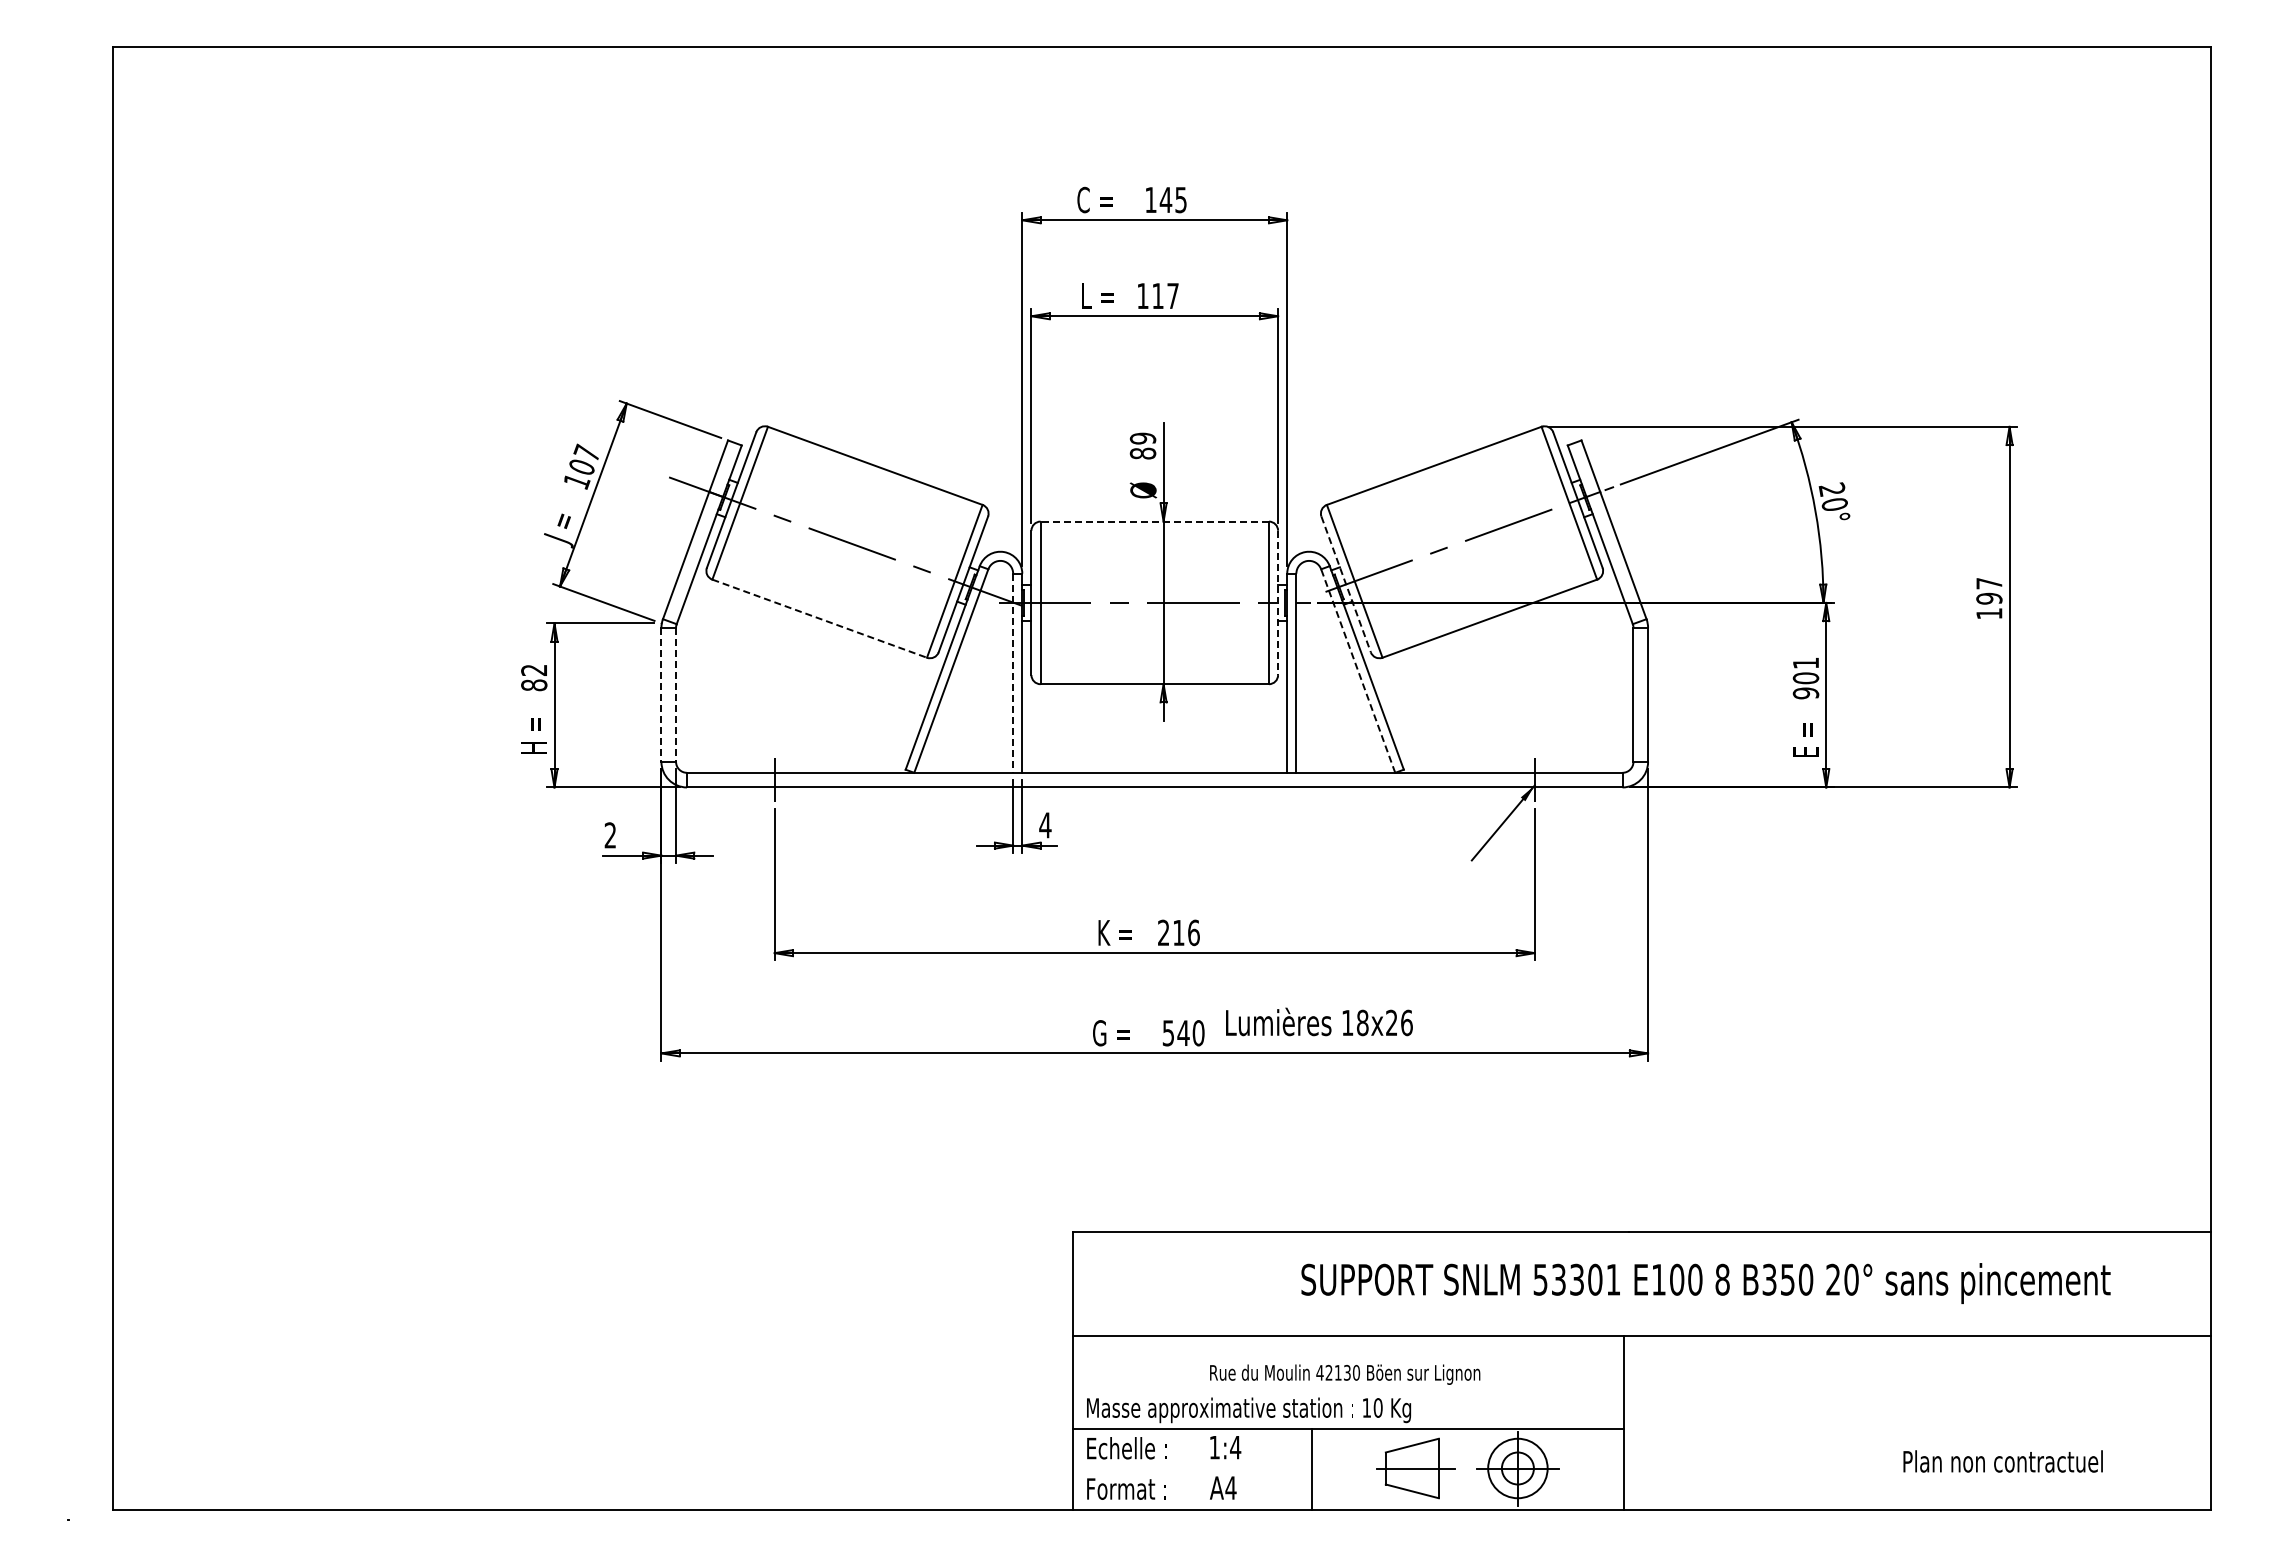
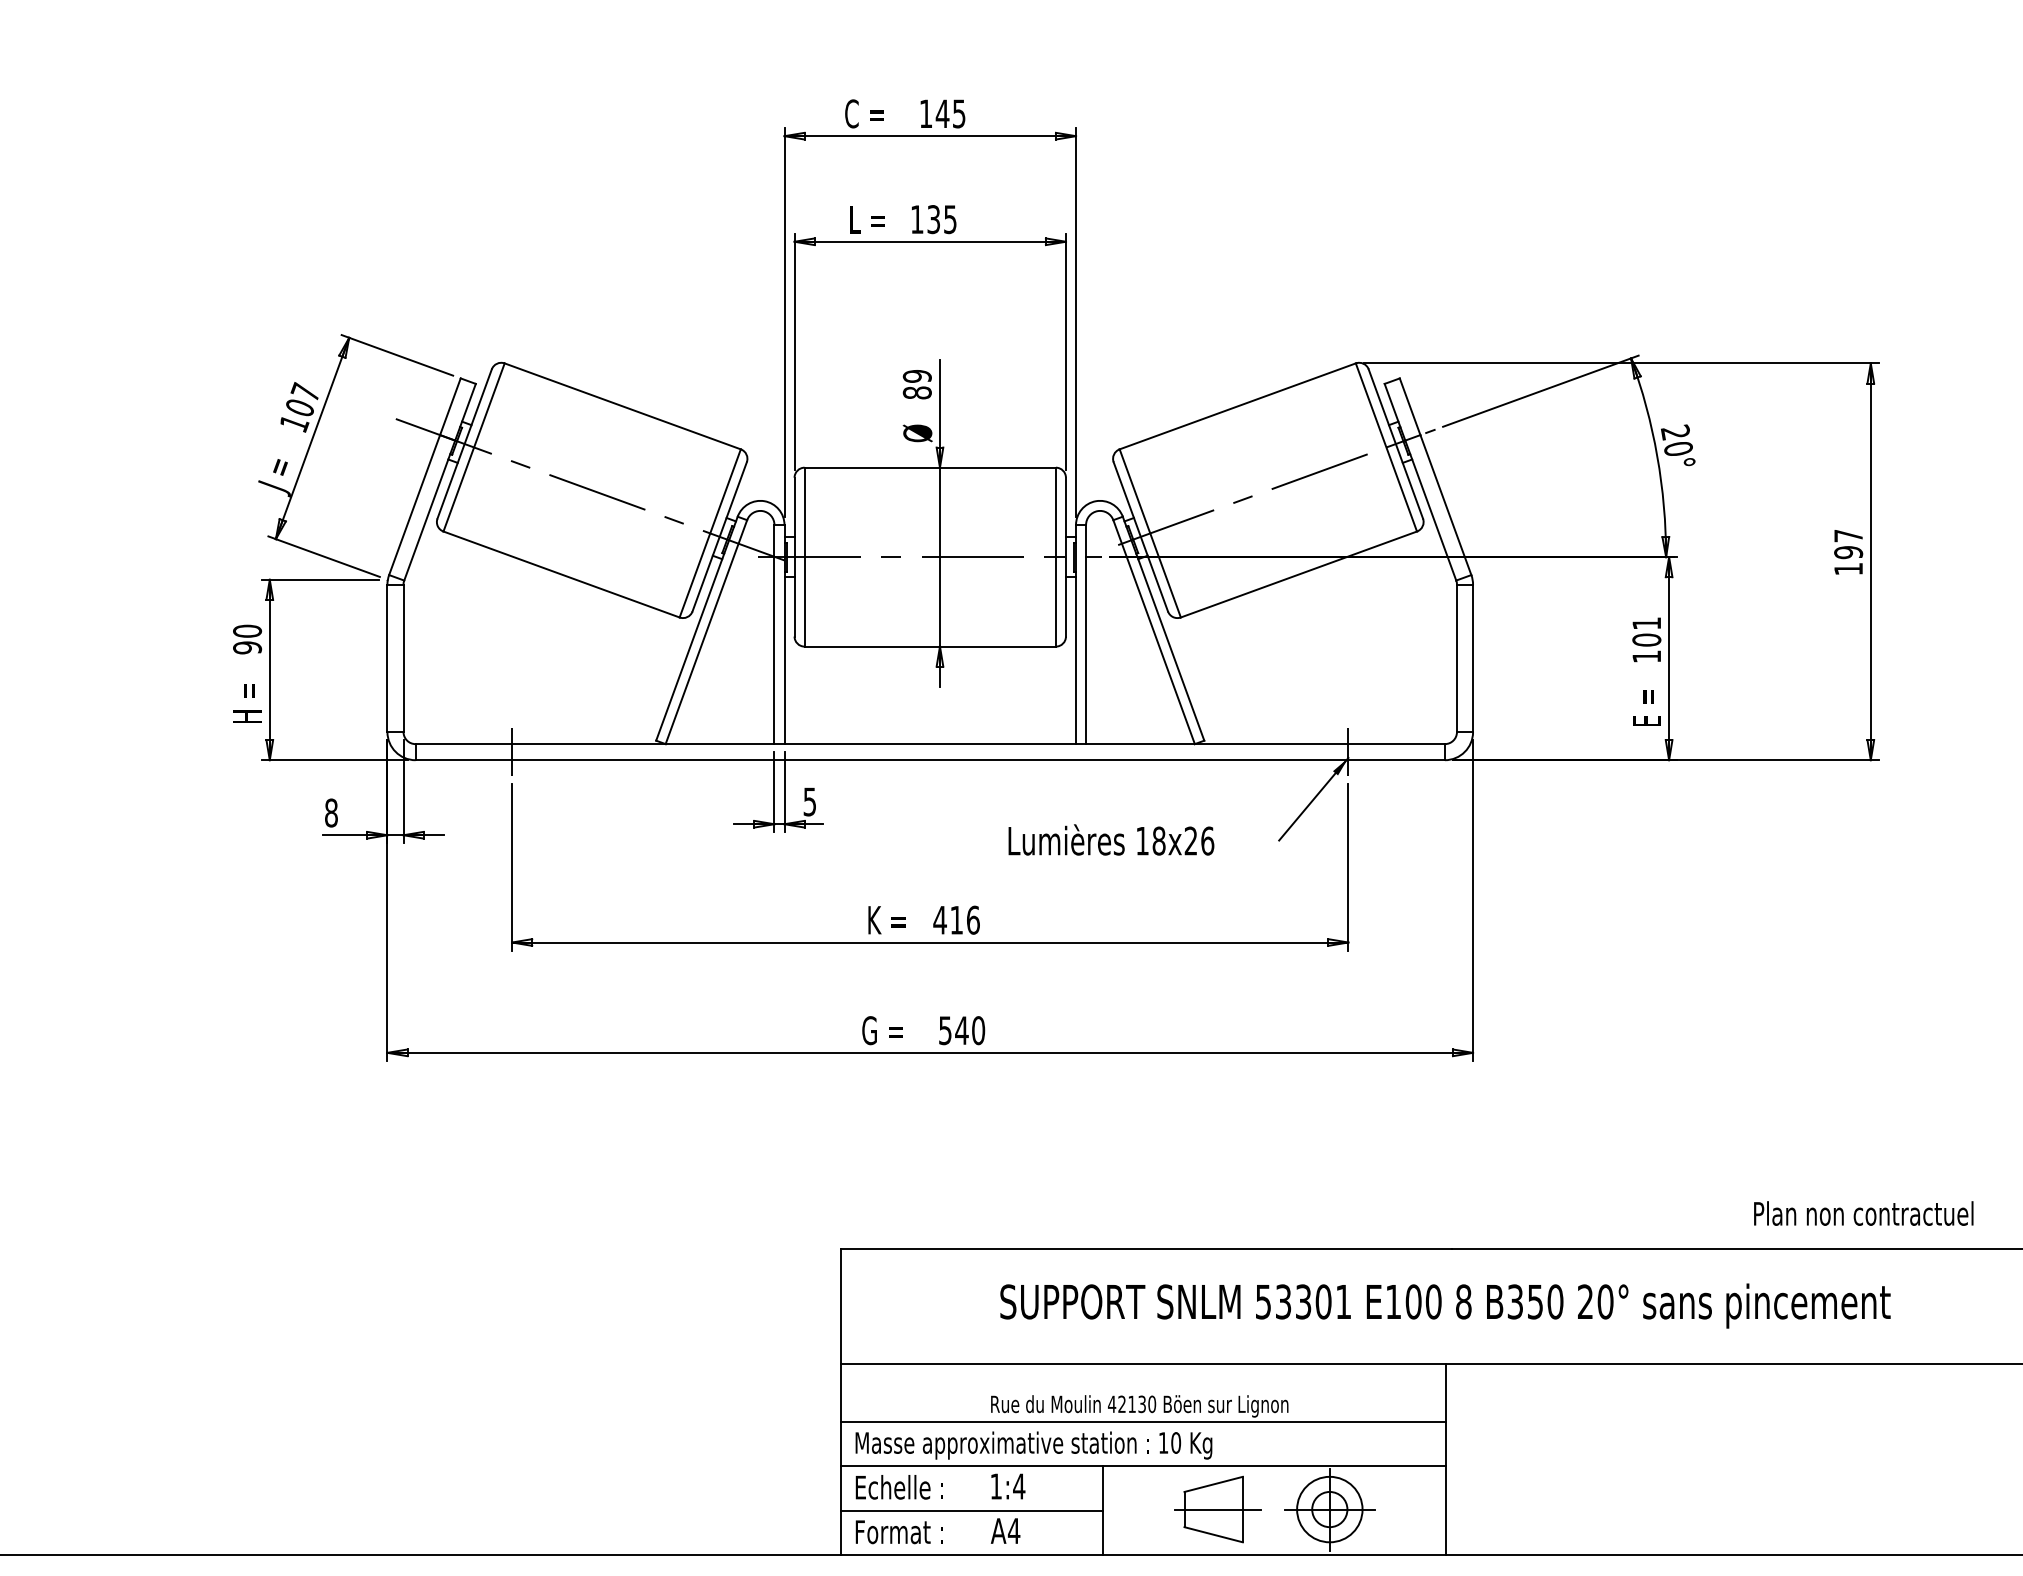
text: (1165, 295) -> (942, 218), 117 -> 135
line: (1154, 521) -> (929, 467), dashed -> solid
line: (1346, 584) -> (1141, 536), dashed -> solid
line: (1278, 603) -> (1066, 557), dashed -> solid
line: (820, 618) -> (562, 574), dashed -> solid
line: (1358, 670) -> (1154, 631), dashed -> solid
line: (1013, 673) -> (774, 634), dashed -> solid
text: (534, 677) -> (247, 639), 82 -> 90
text: (1805, 693) -> (1646, 656), 901 -> 101
line: (661, 694) -> (387, 657), dashed -> solid
line: (676, 694) -> (404, 657), dashed -> solid
text: (1045, 825) -> (810, 802), 4 -> 5
text: (610, 835) -> (331, 813), 2 -> 8
text: (1163, 932) -> (939, 919), 216 -> 416
text: (1319, 1021) -> (1111, 839), moved
text: (1705, 1283) -> (1444, 1306), moved
line: (1348, 1388) -> (1143, 1421), added
text: (2002, 1461) -> (1863, 1213), moved
line: (1192, 1469) -> (971, 1510), added

